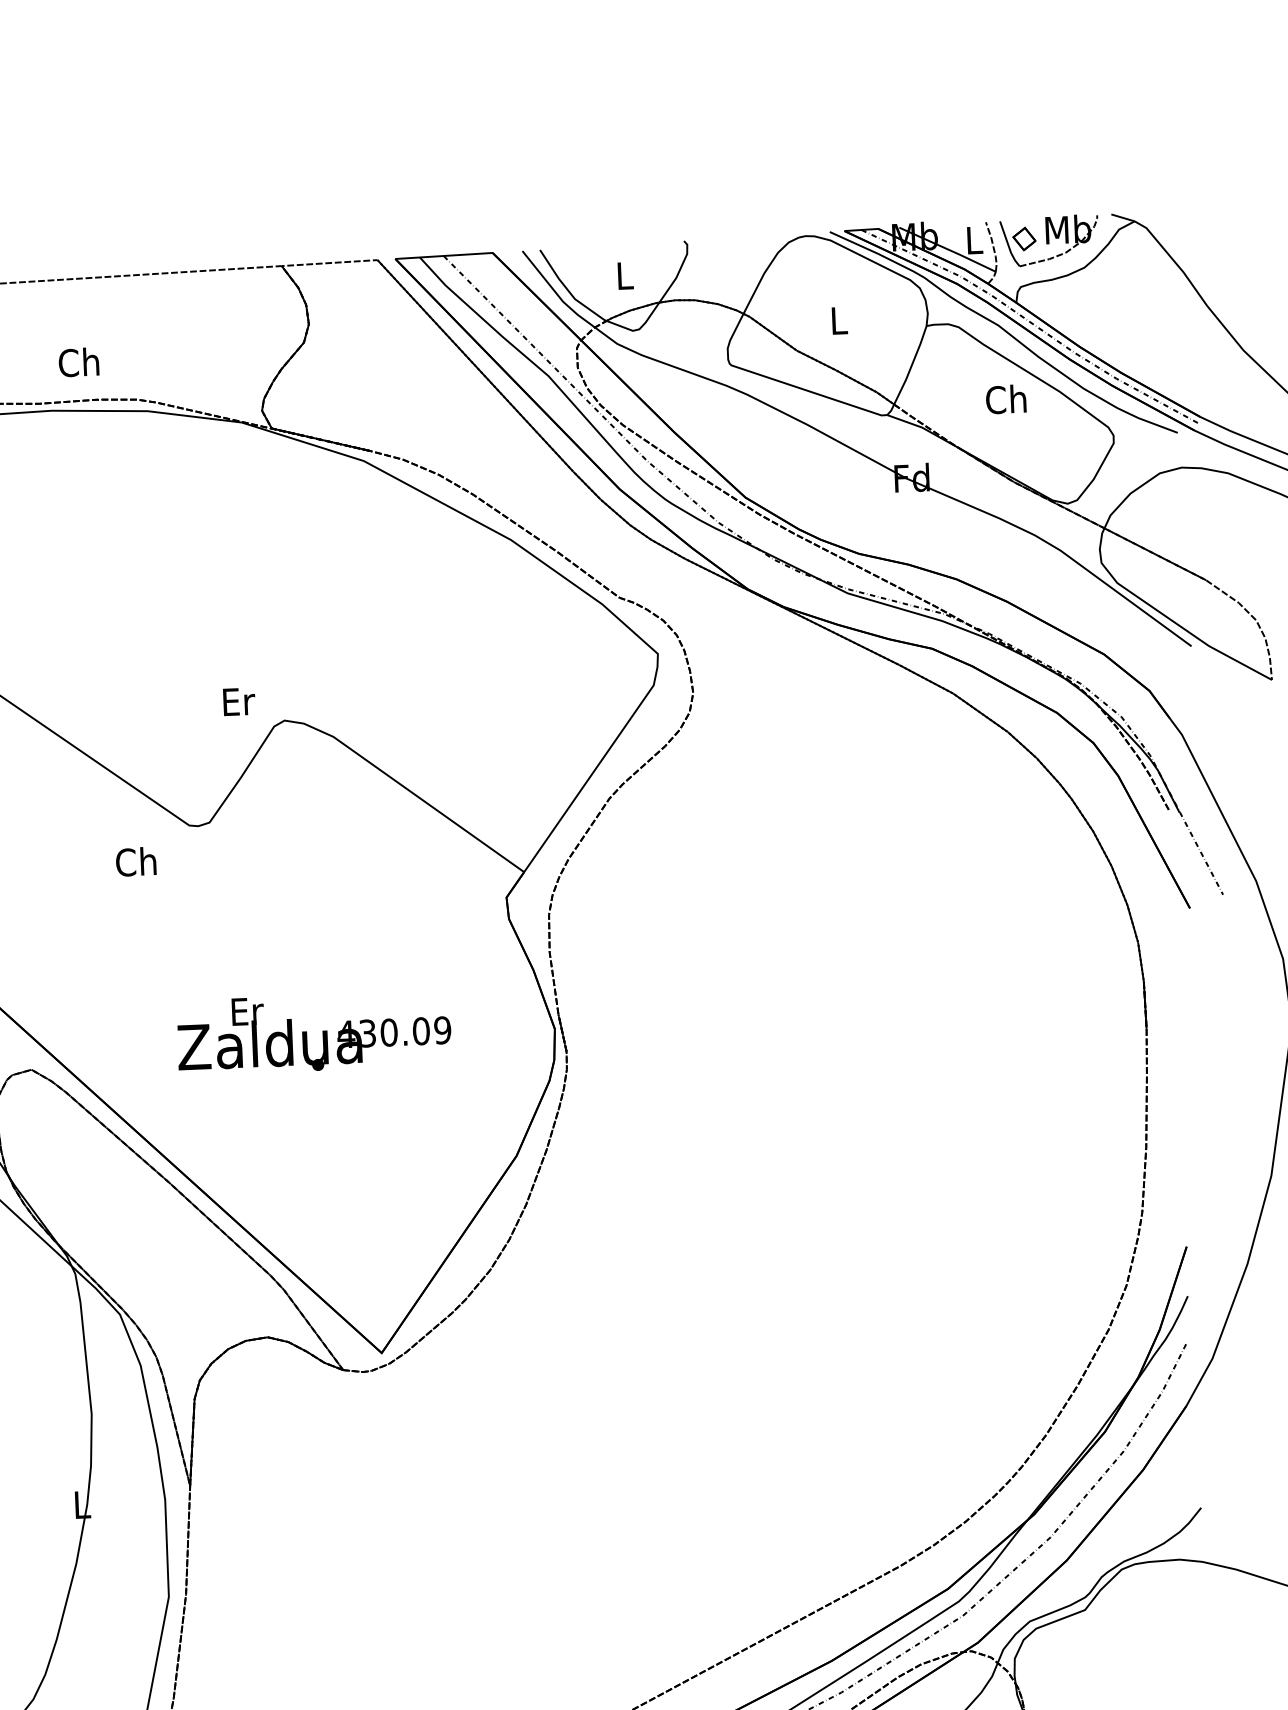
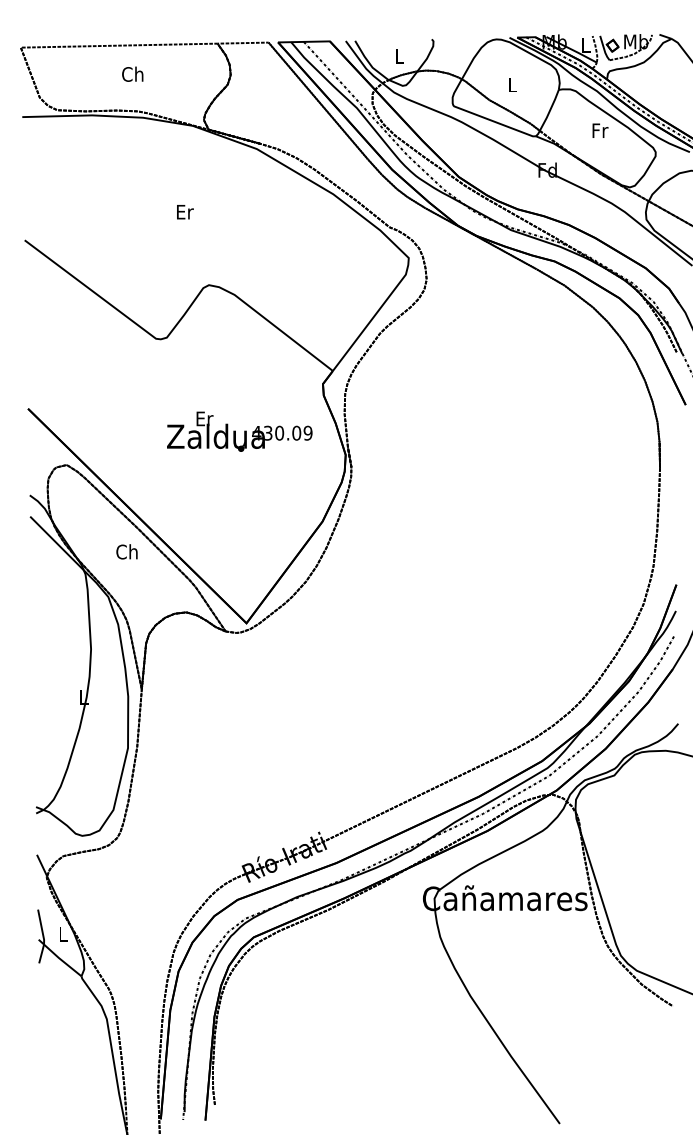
text: (78, 360) -> (132, 73), moved
text: (1006, 399) -> (599, 130), Ch -> Fr
text: (239, 702) -> (185, 212), moved
text: (135, 861) -> (126, 551), moved
text: (313, 1032) -> (239, 431), moved

